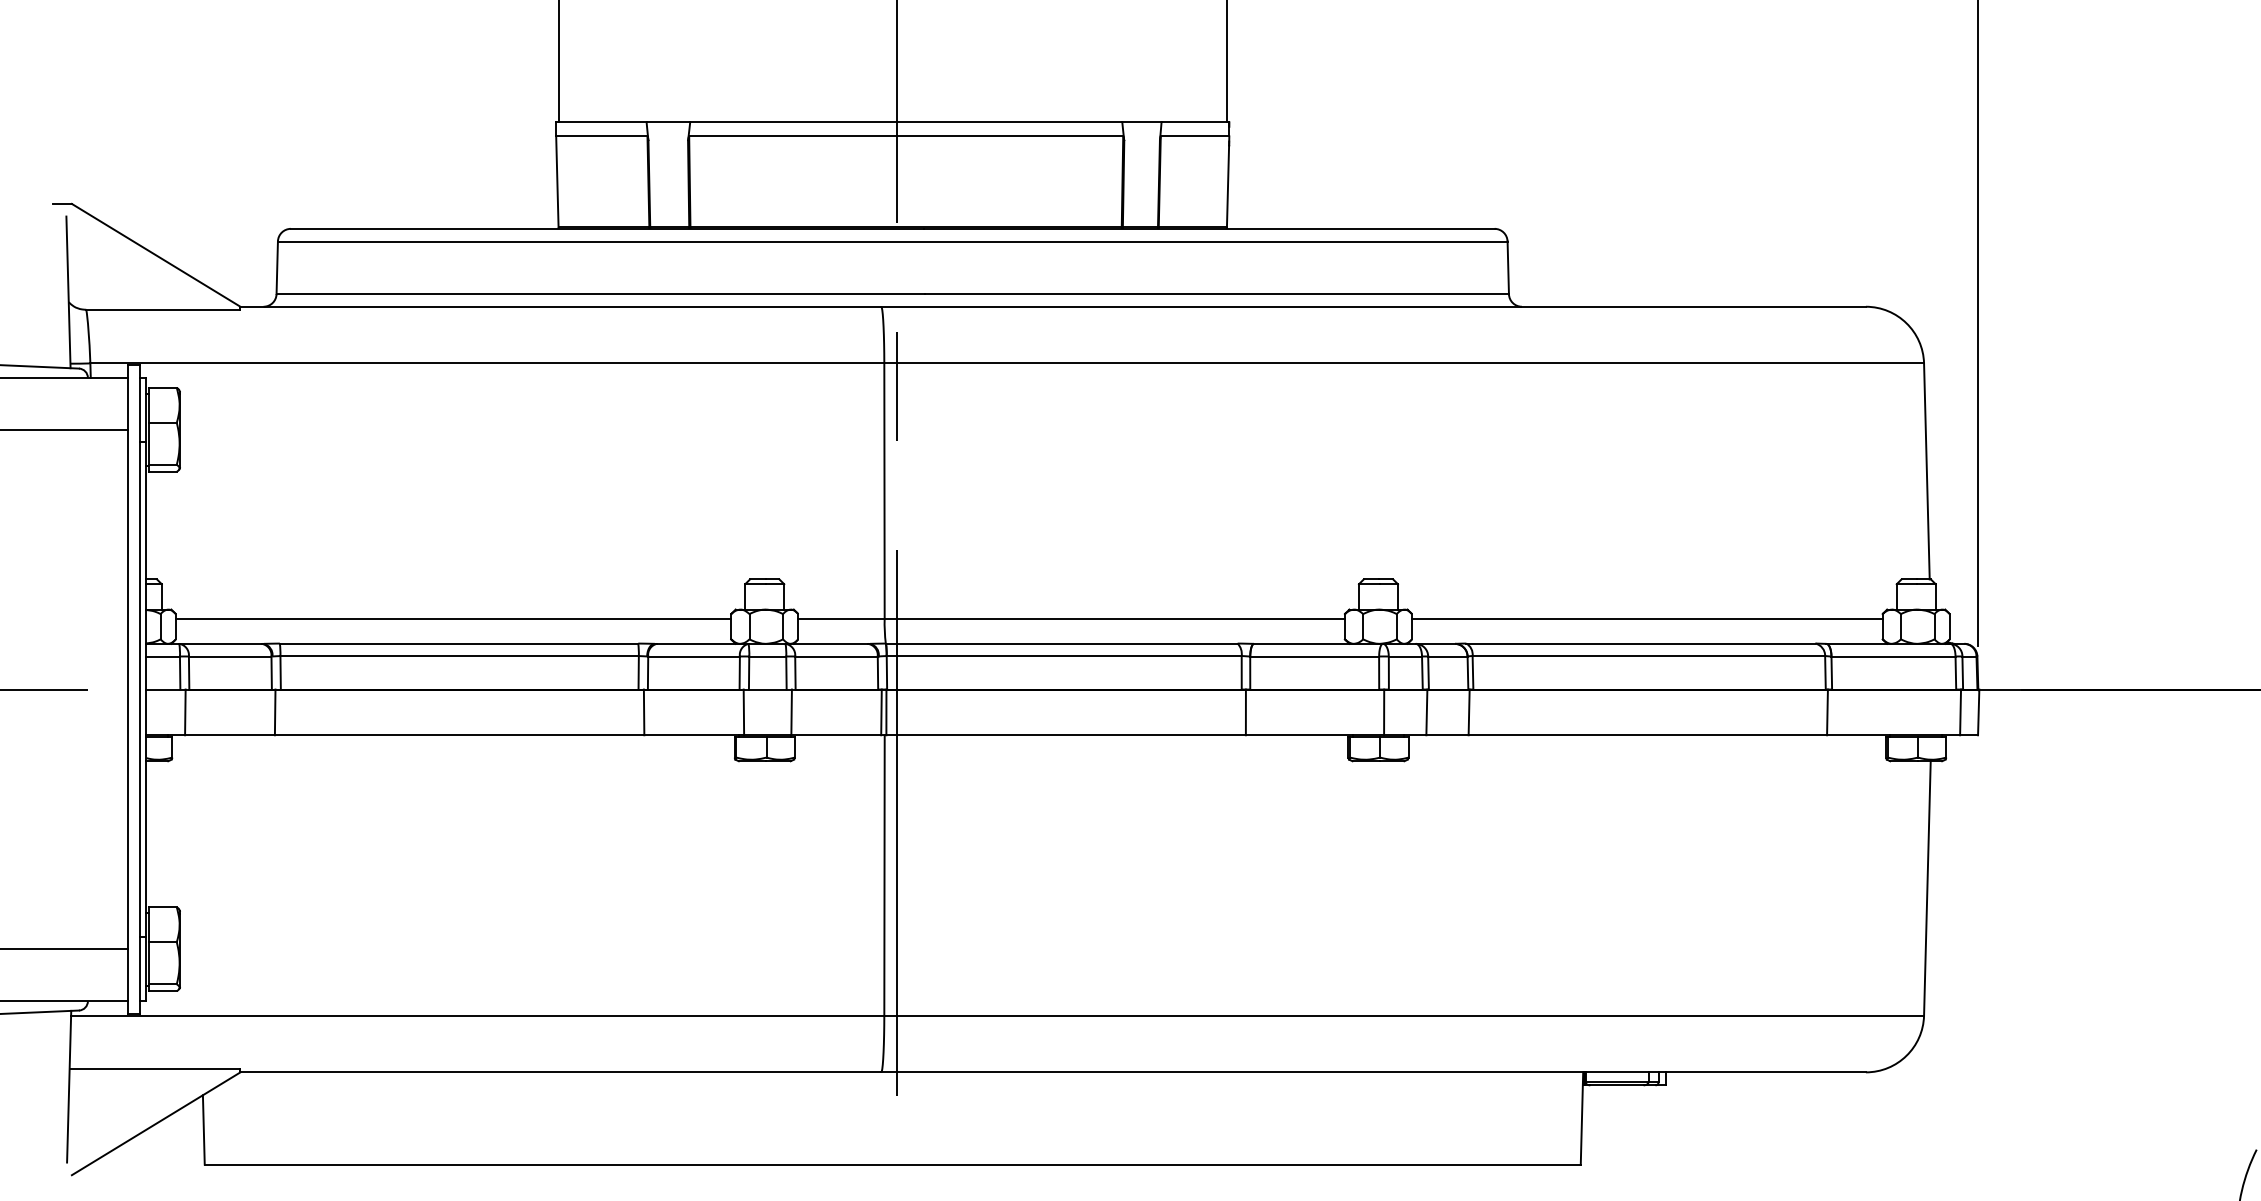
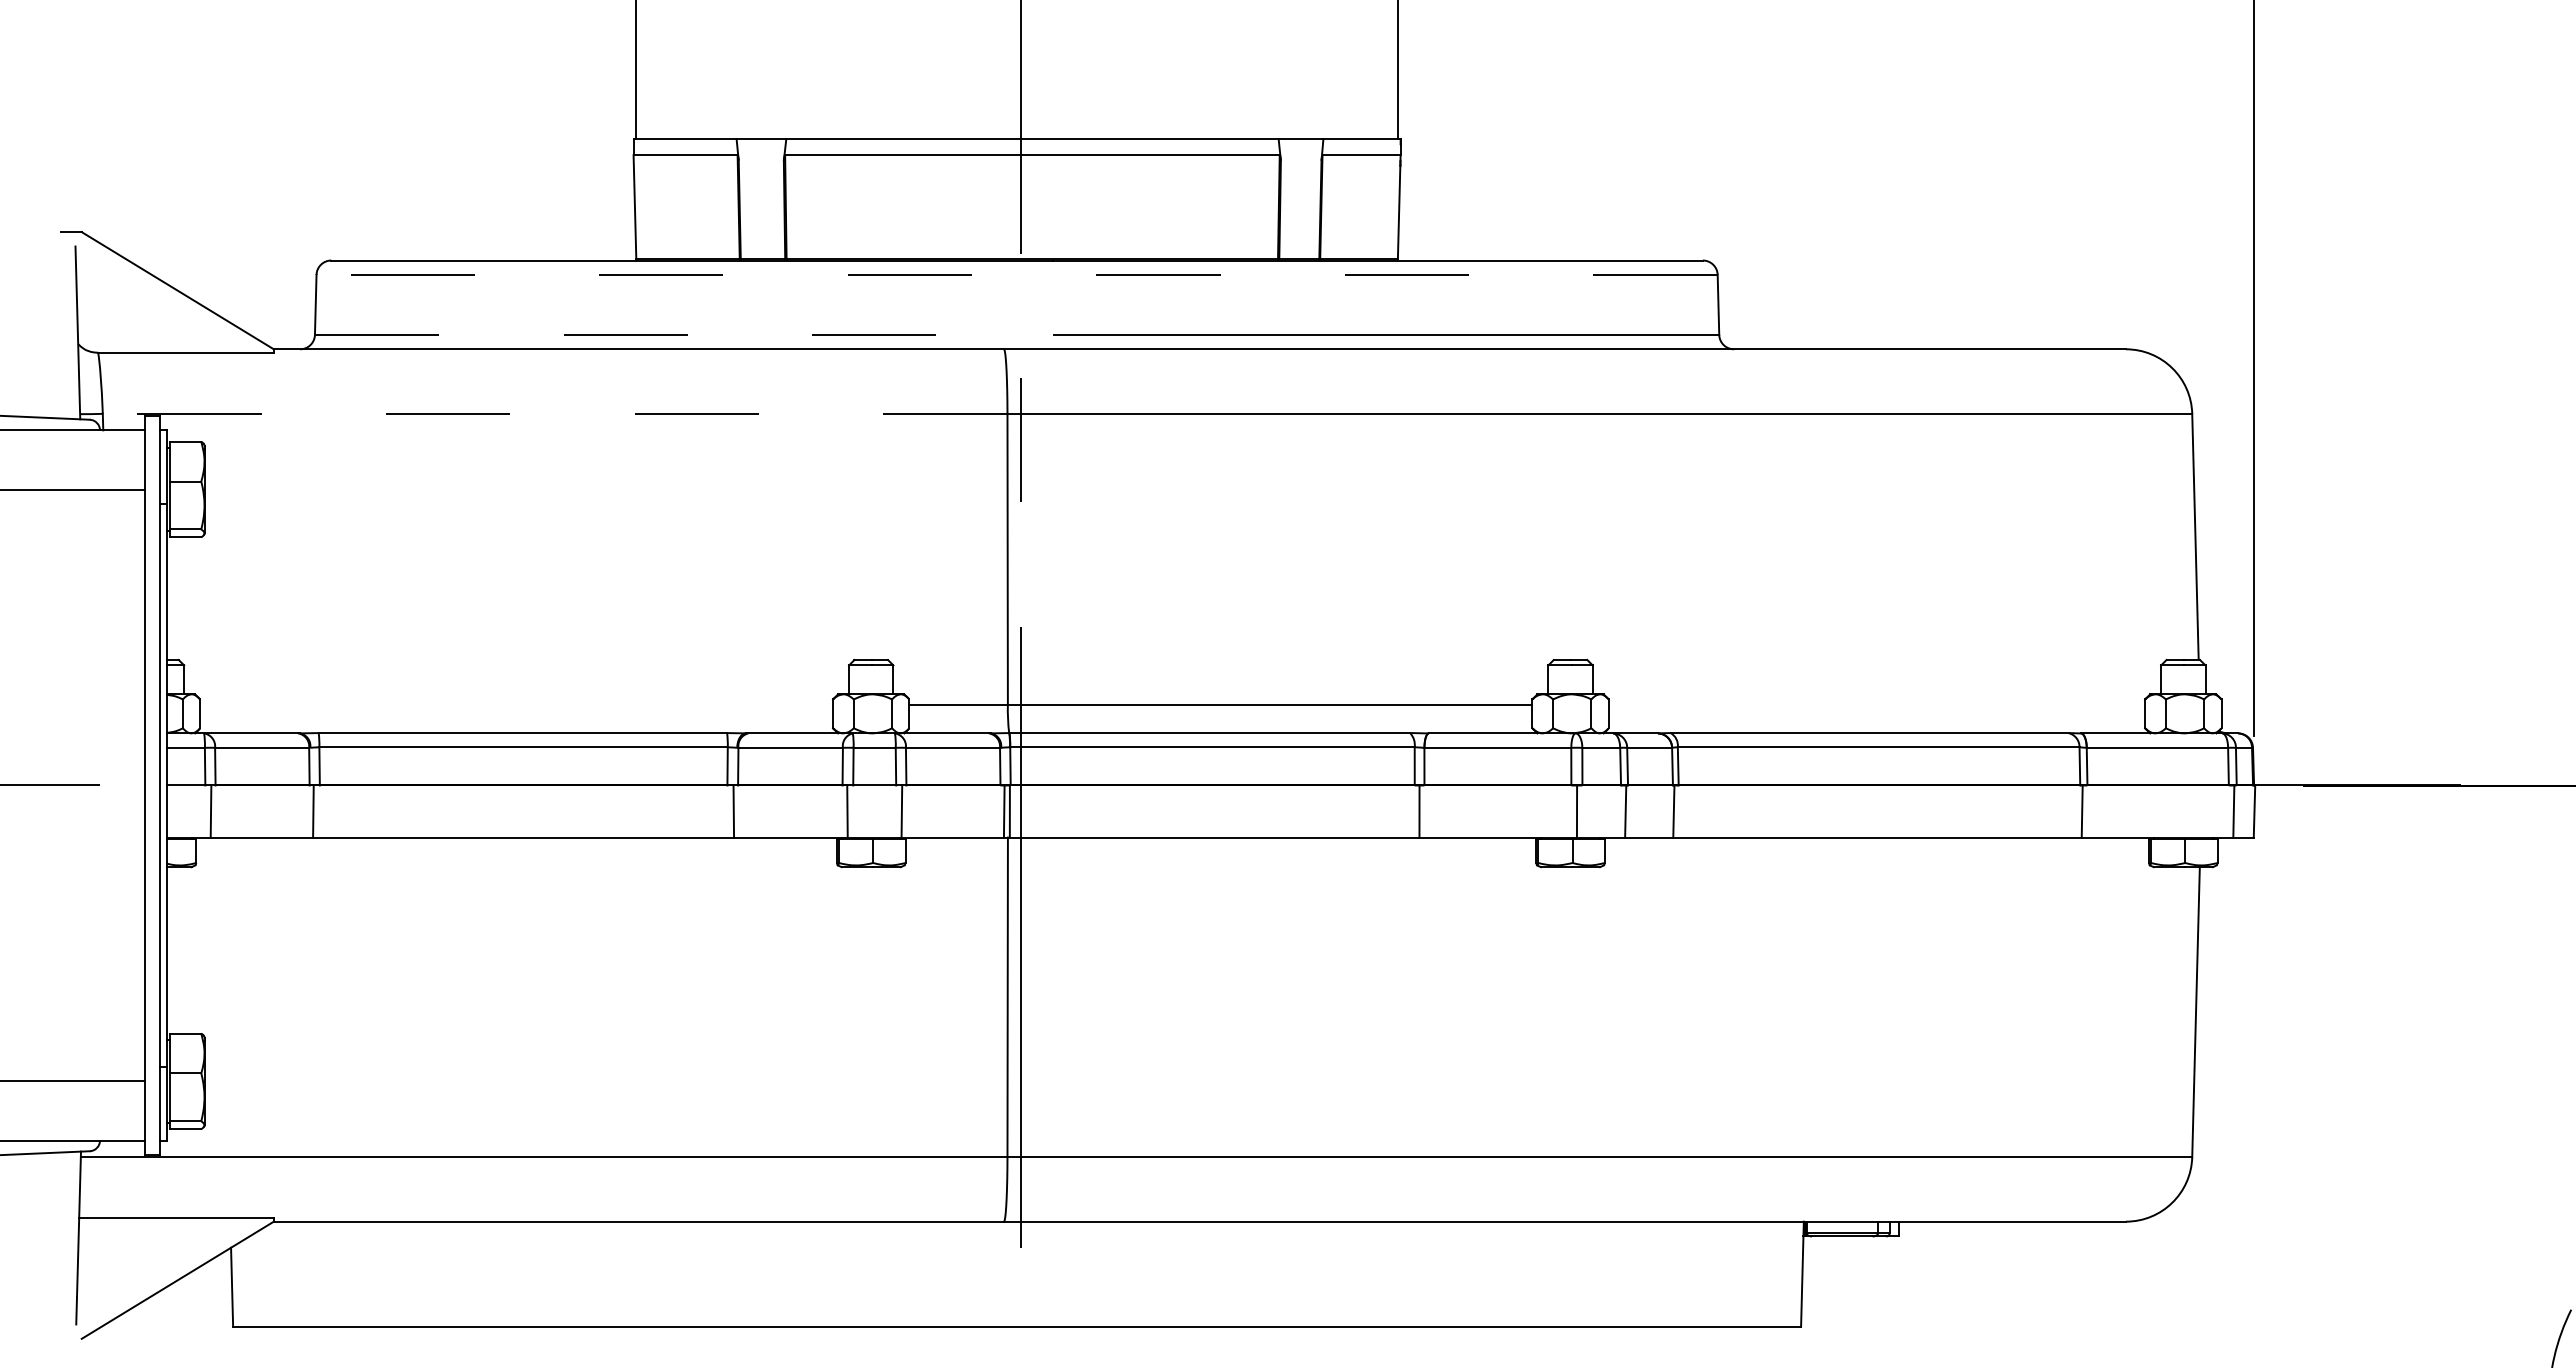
line: (893, 241) -> (1017, 274), solid -> dashed
line: (600, 293) -> (684, 334), solid -> dashed
line: (486, 363) -> (554, 413), solid -> dashed
line: (453, 618) -> (516, 704), removed
line: (1646, 618) -> (1876, 704), removed

